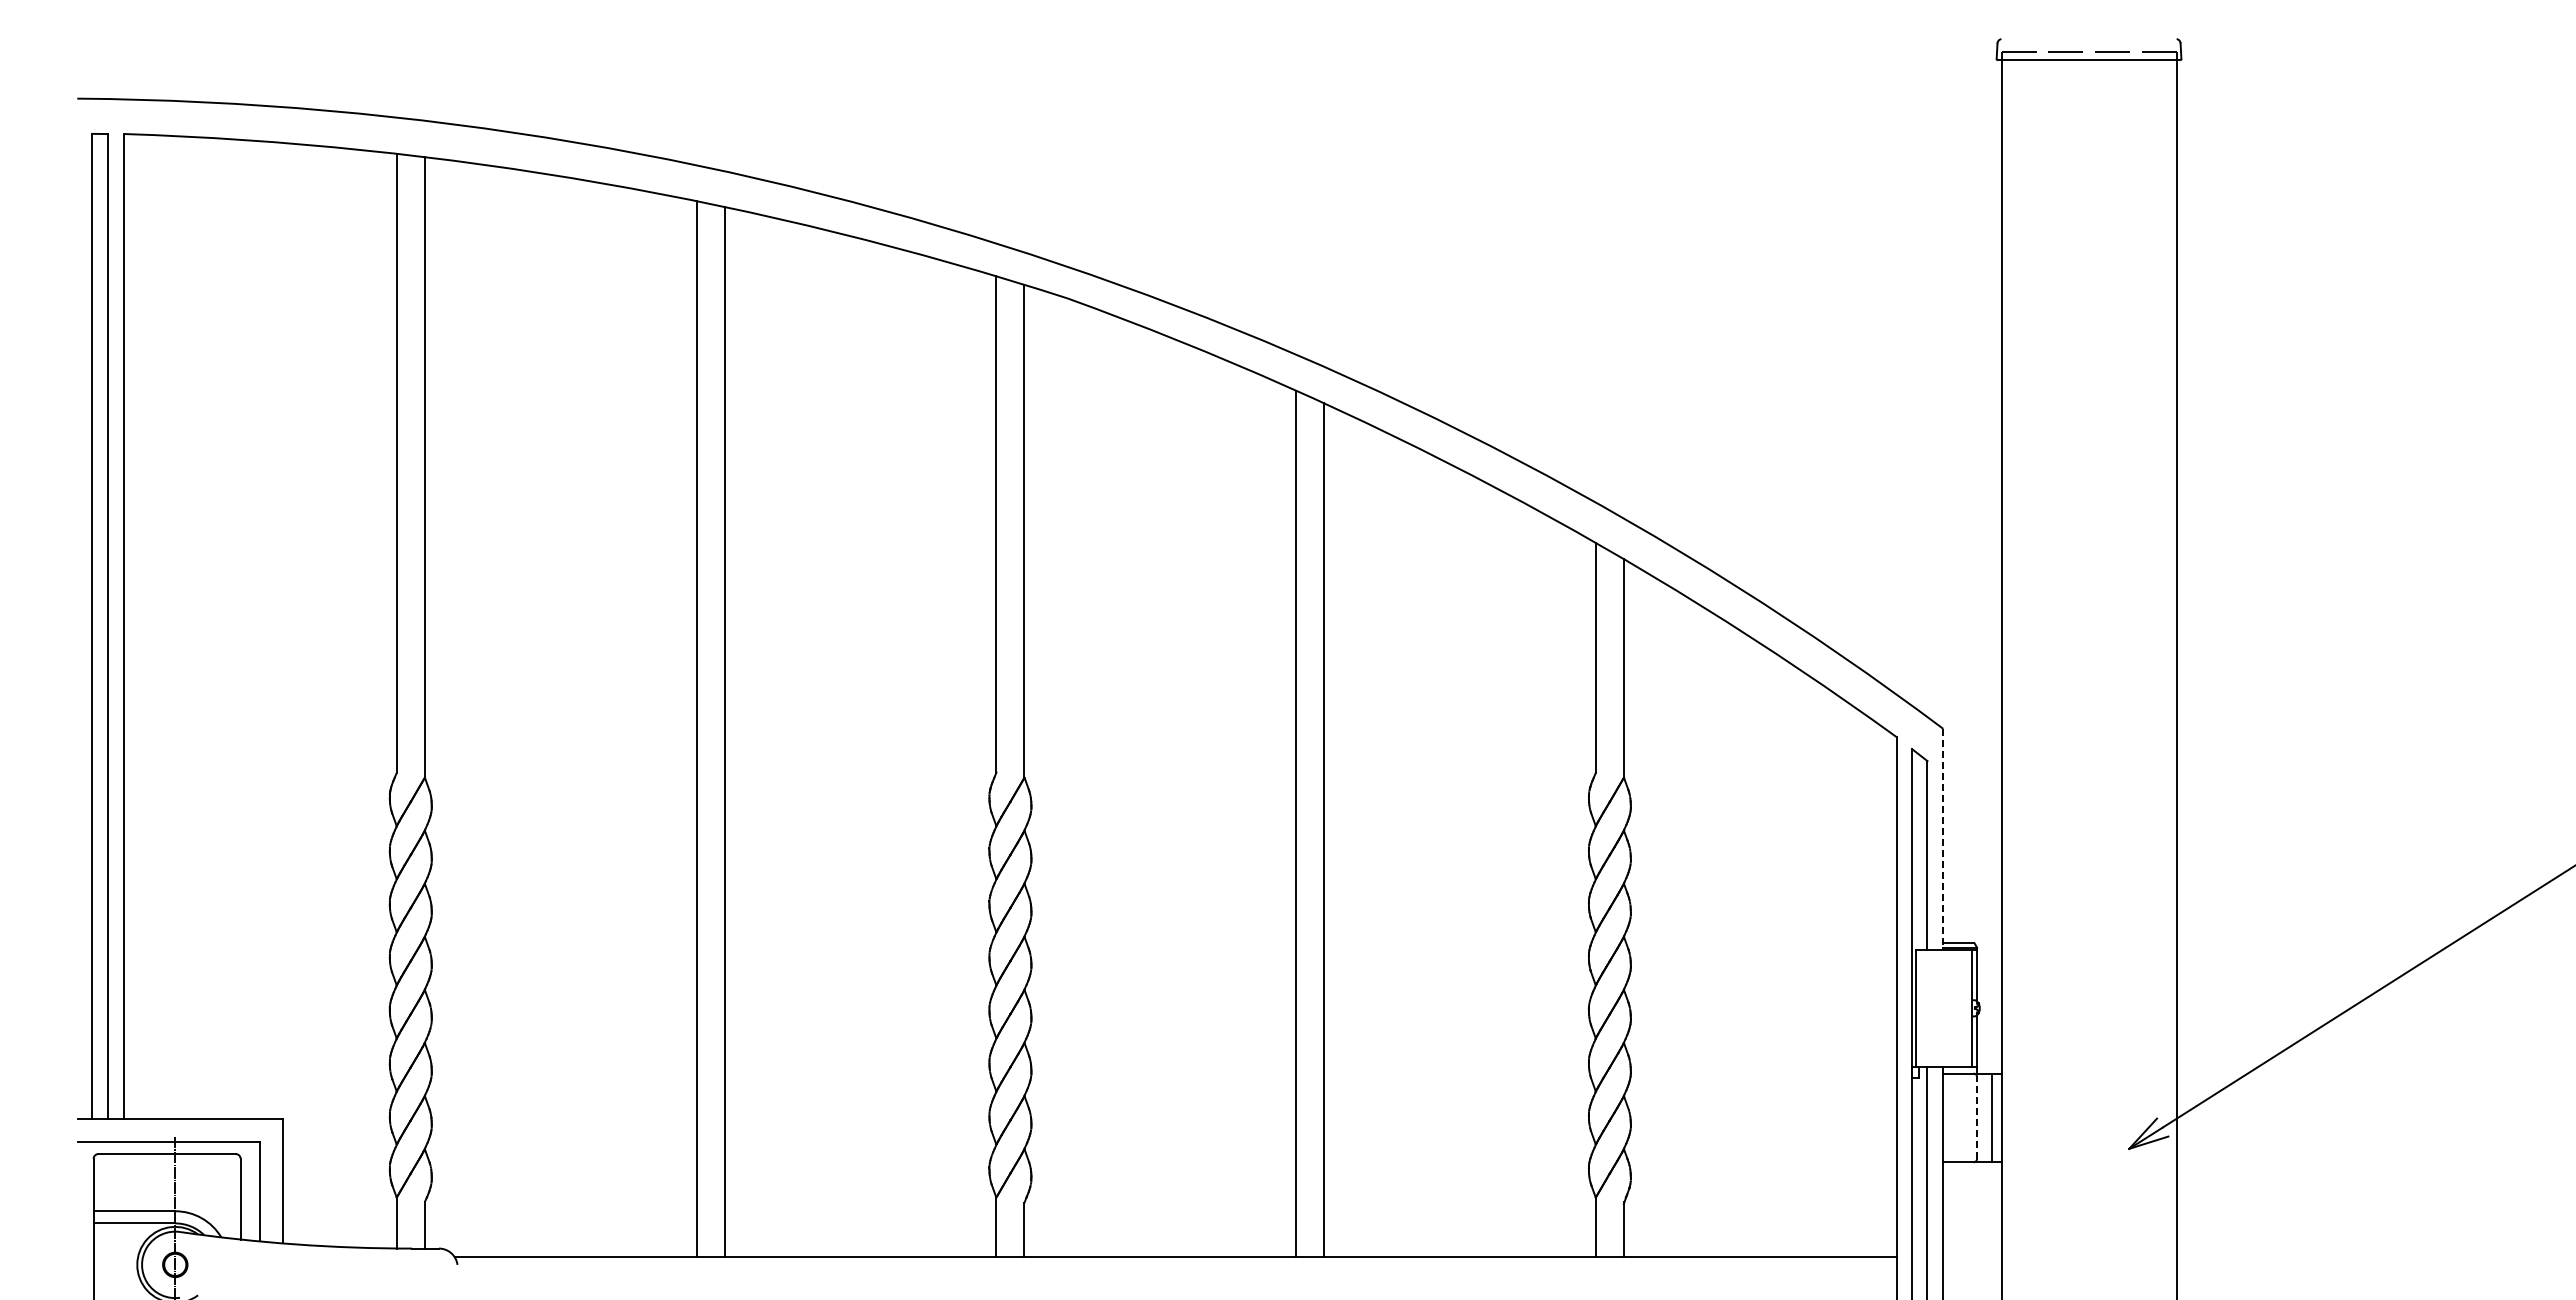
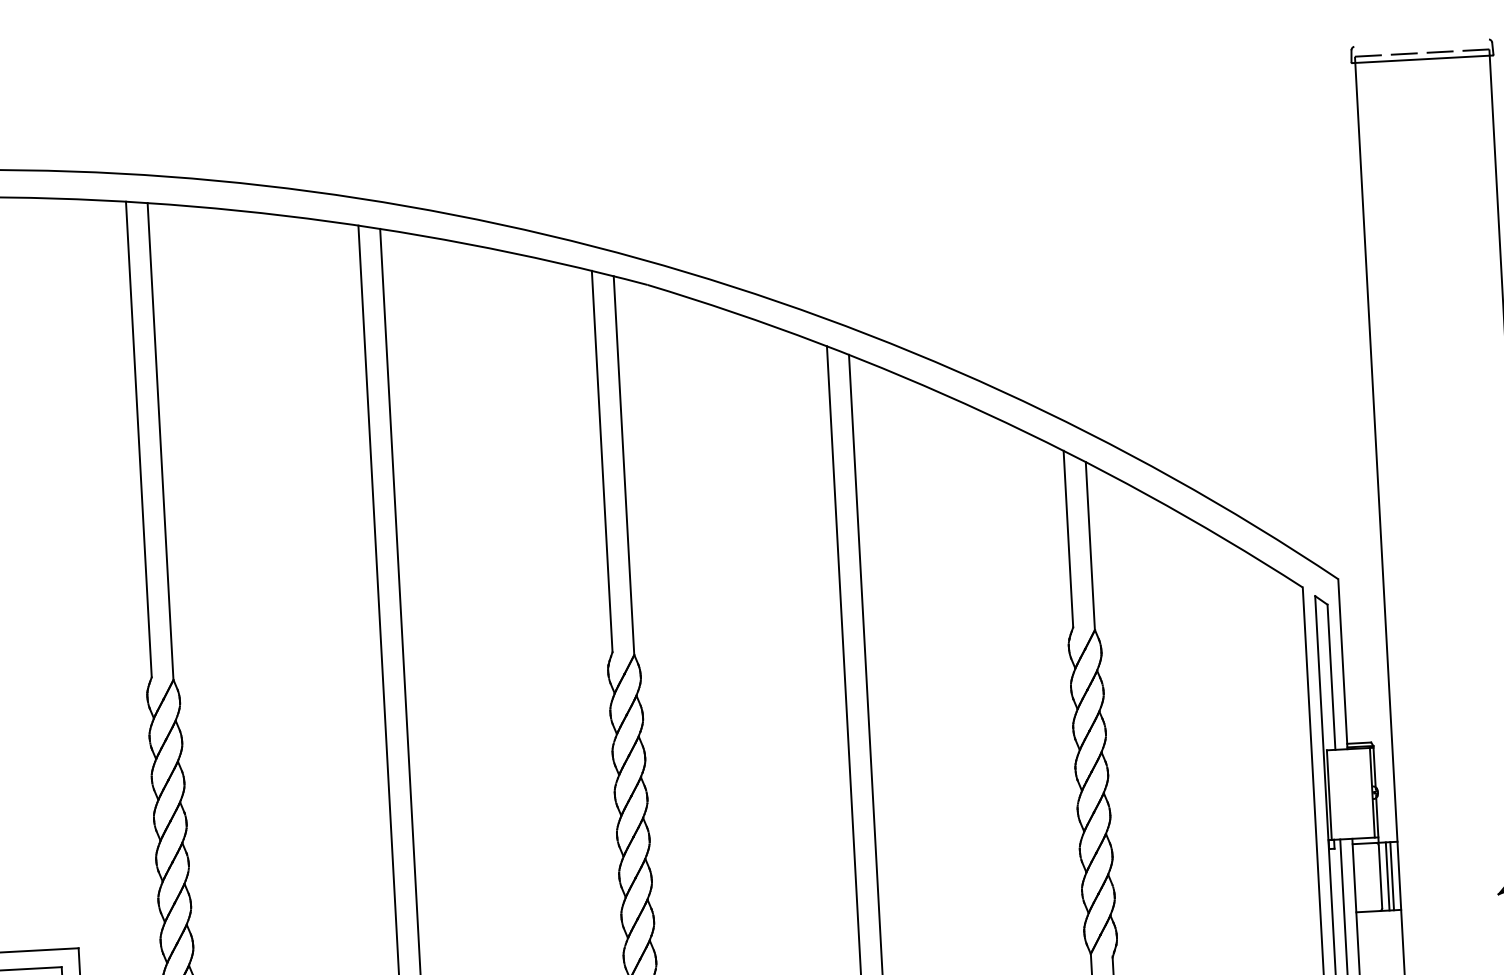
line: (1943, 839) -> (1343, 664), dashed -> solid
line: (1977, 1117) -> (1380, 876), dashed -> solid
line: (1986, 1117) -> (1387, 876), added

